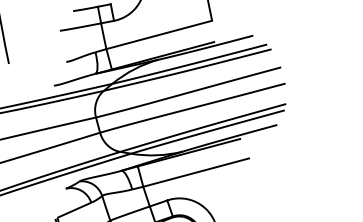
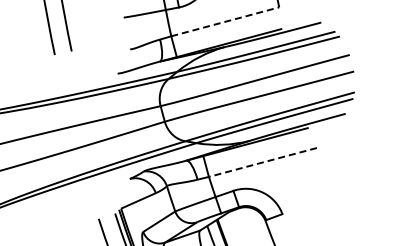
line: (159, 34) -> (225, 21), solid -> dashed
line: (195, 172) -> (262, 162), solid -> dashed

